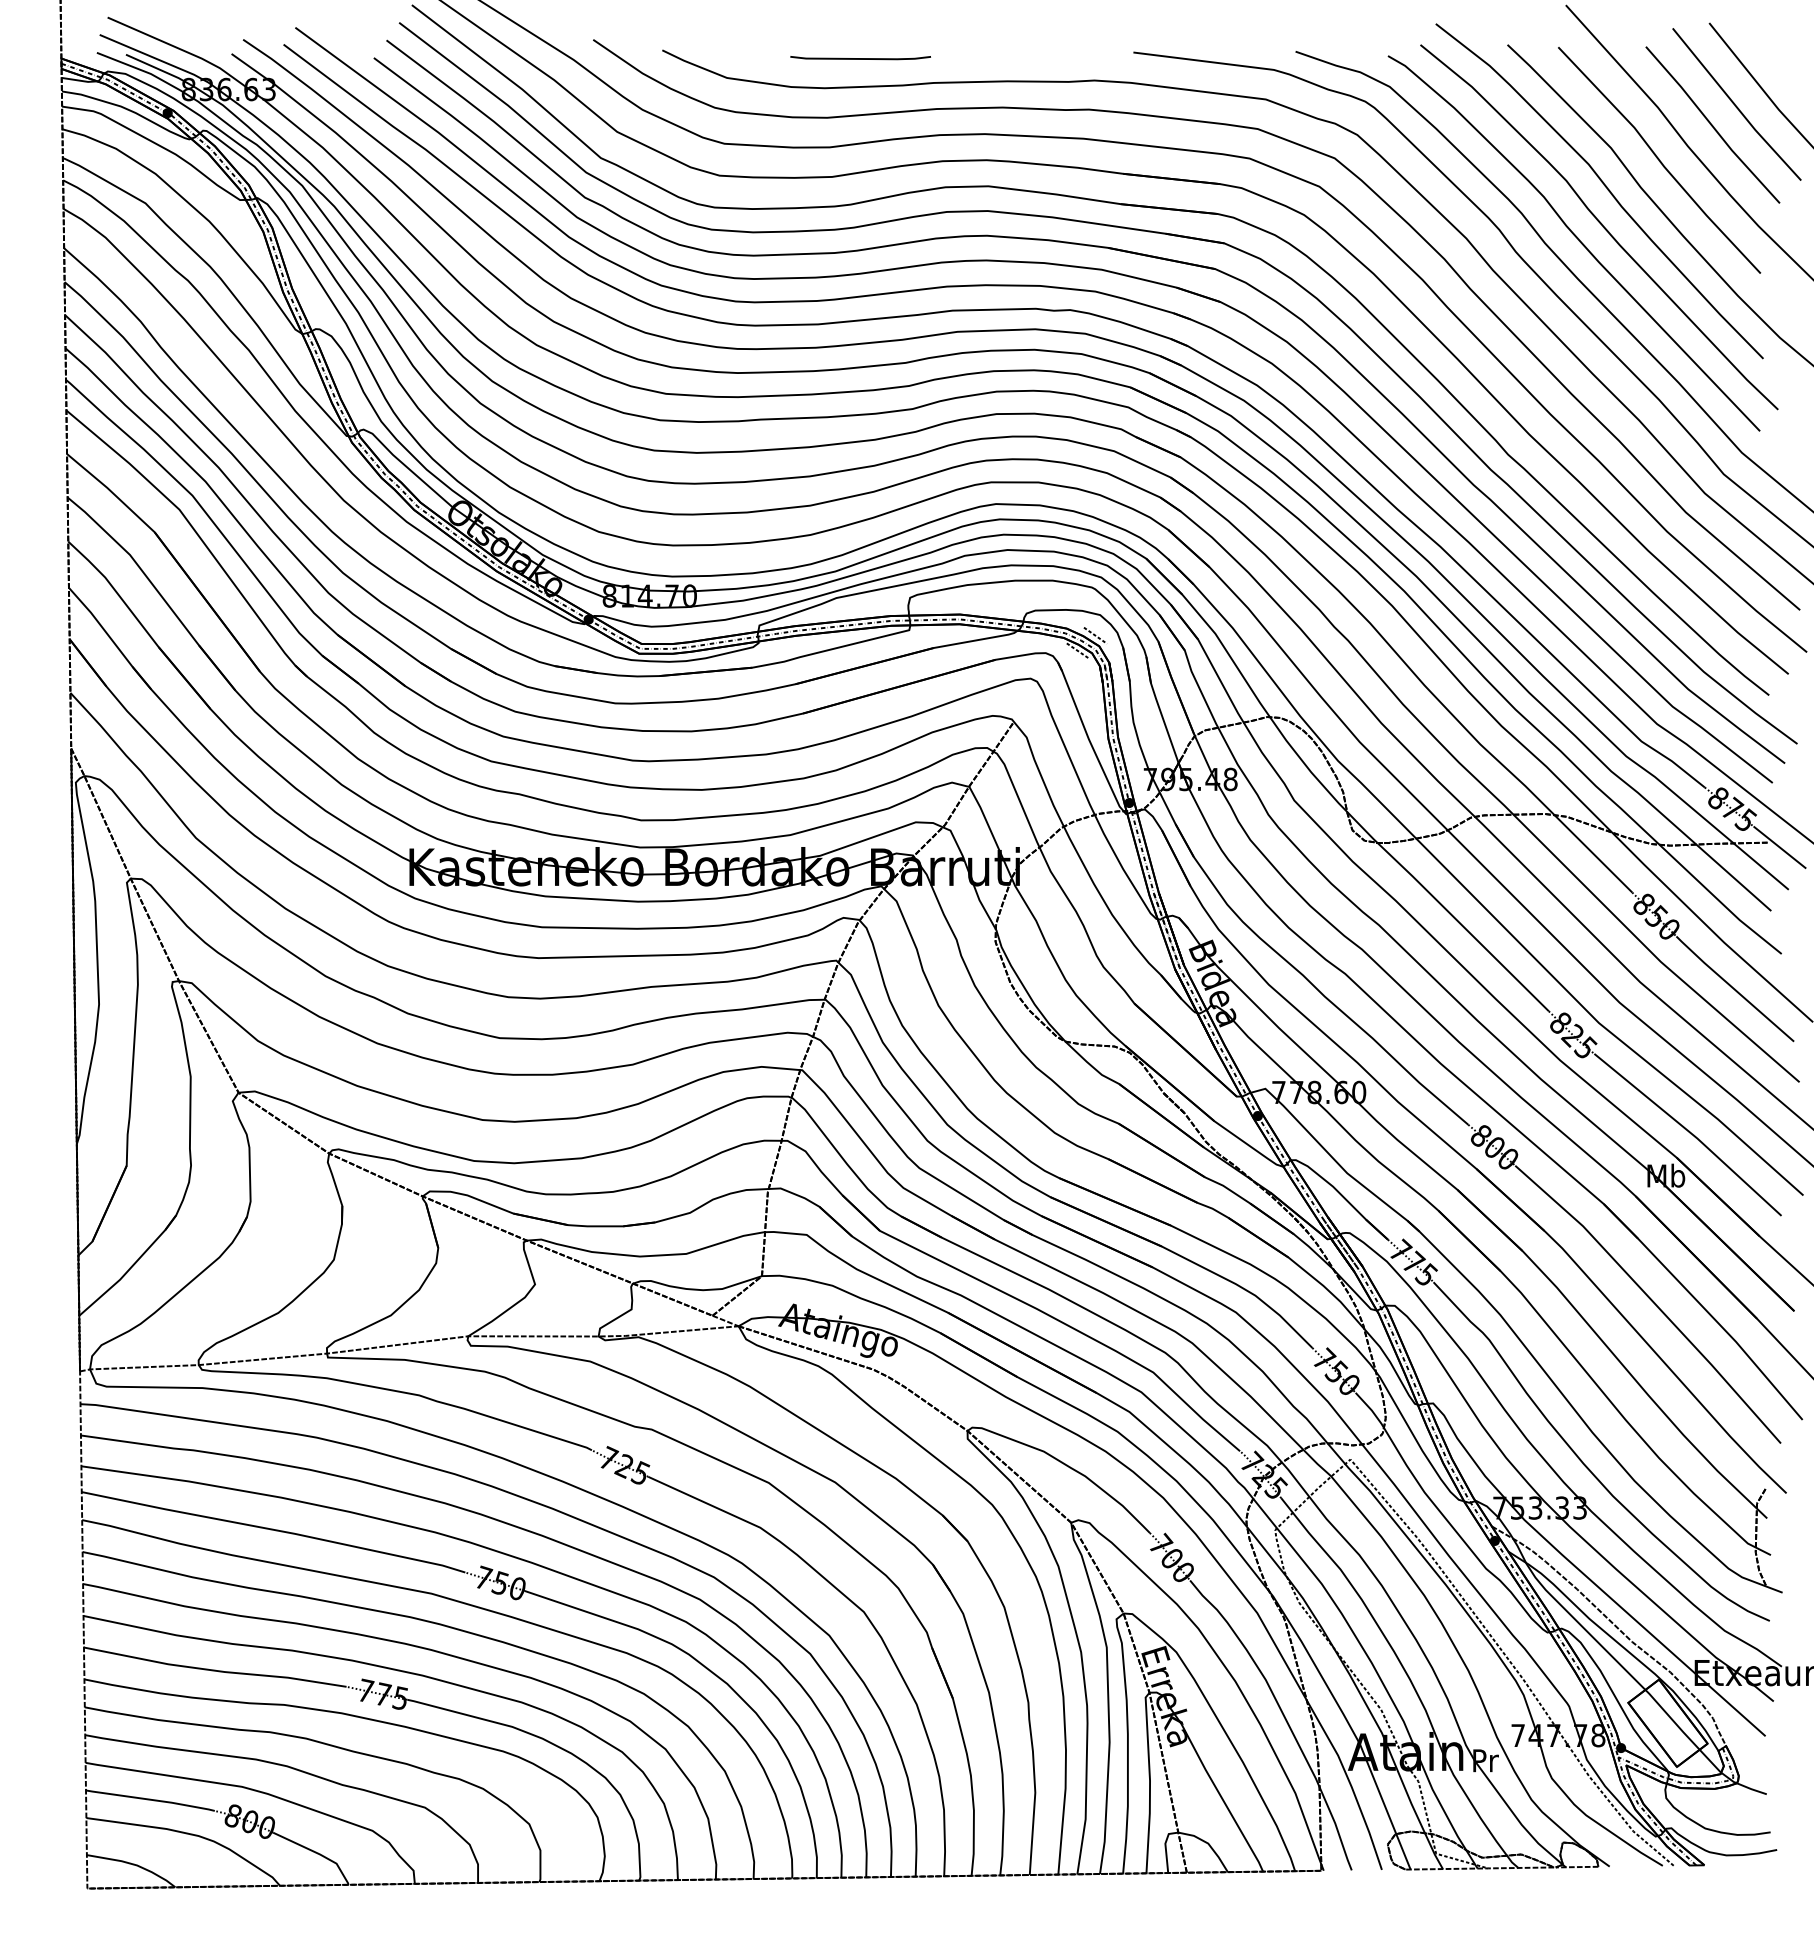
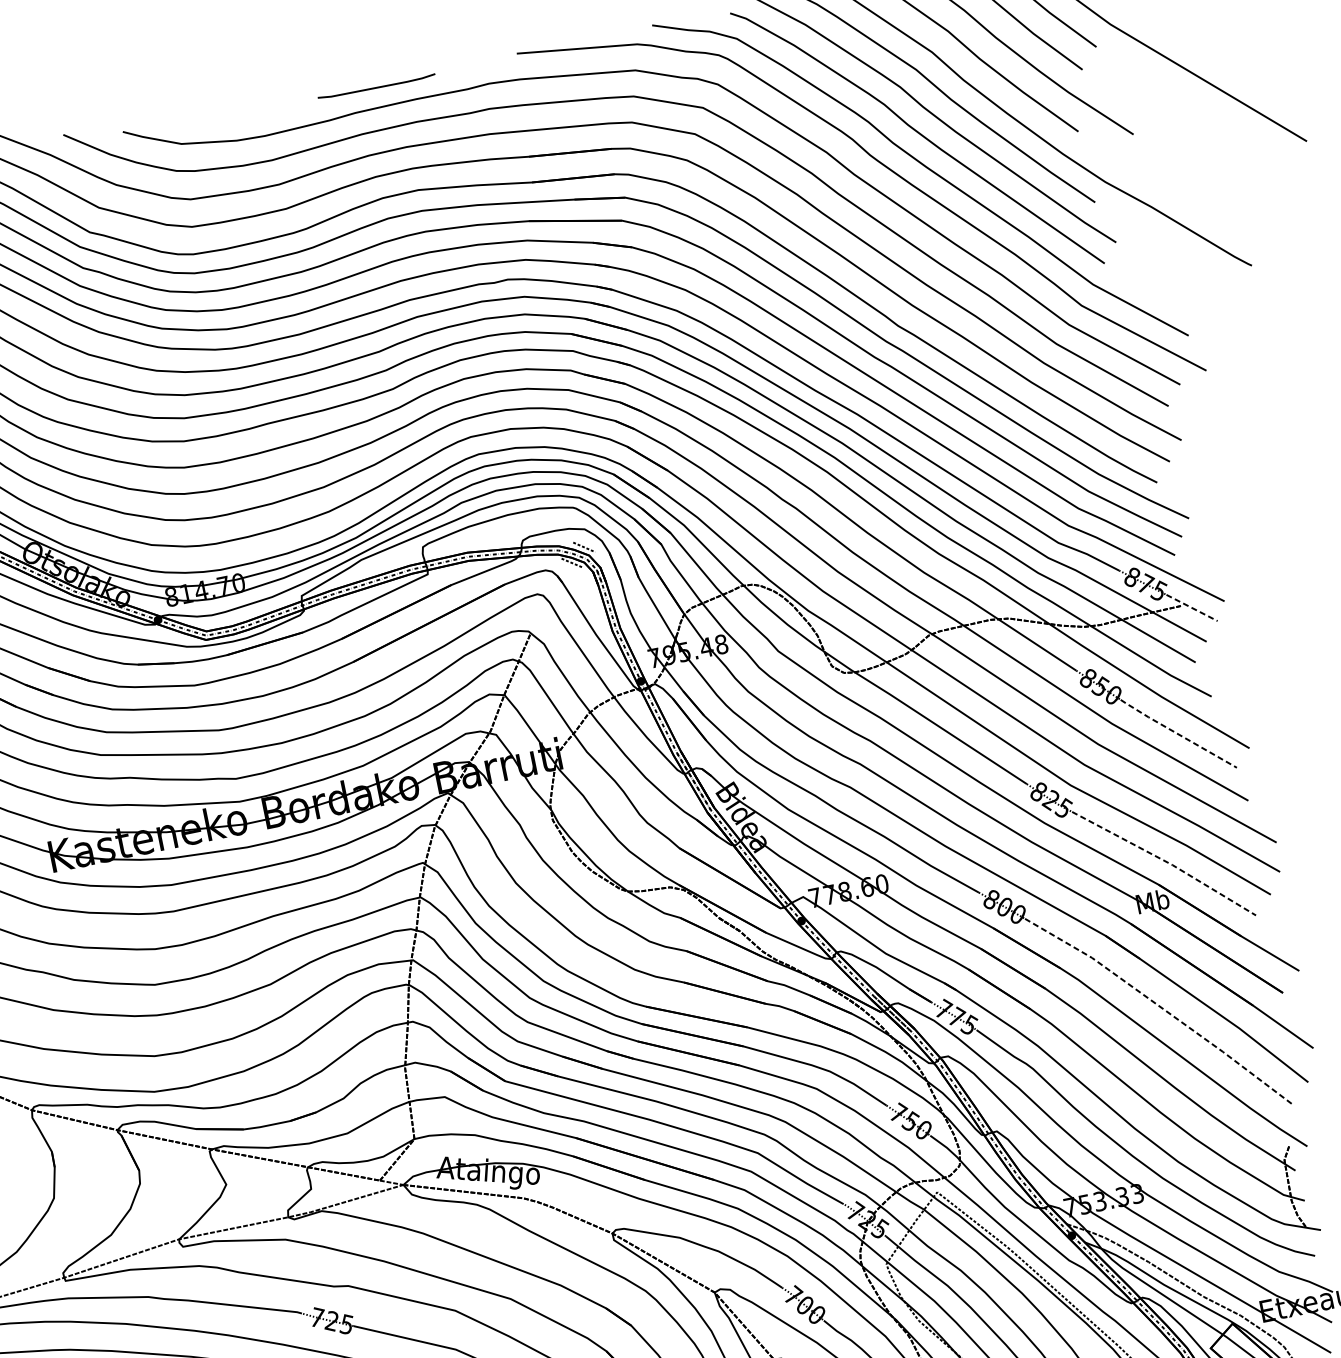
line: (860, 58) -> (376, 87), moved
line: (1779, 847) -> (1191, 608), solid -> dashed
line: (1733, 988) -> (1177, 733), solid -> dashed
line: (1690, 1132) -> (1165, 861), solid -> dashed
line: (1652, 1301) -> (1162, 1008), solid -> dashed

